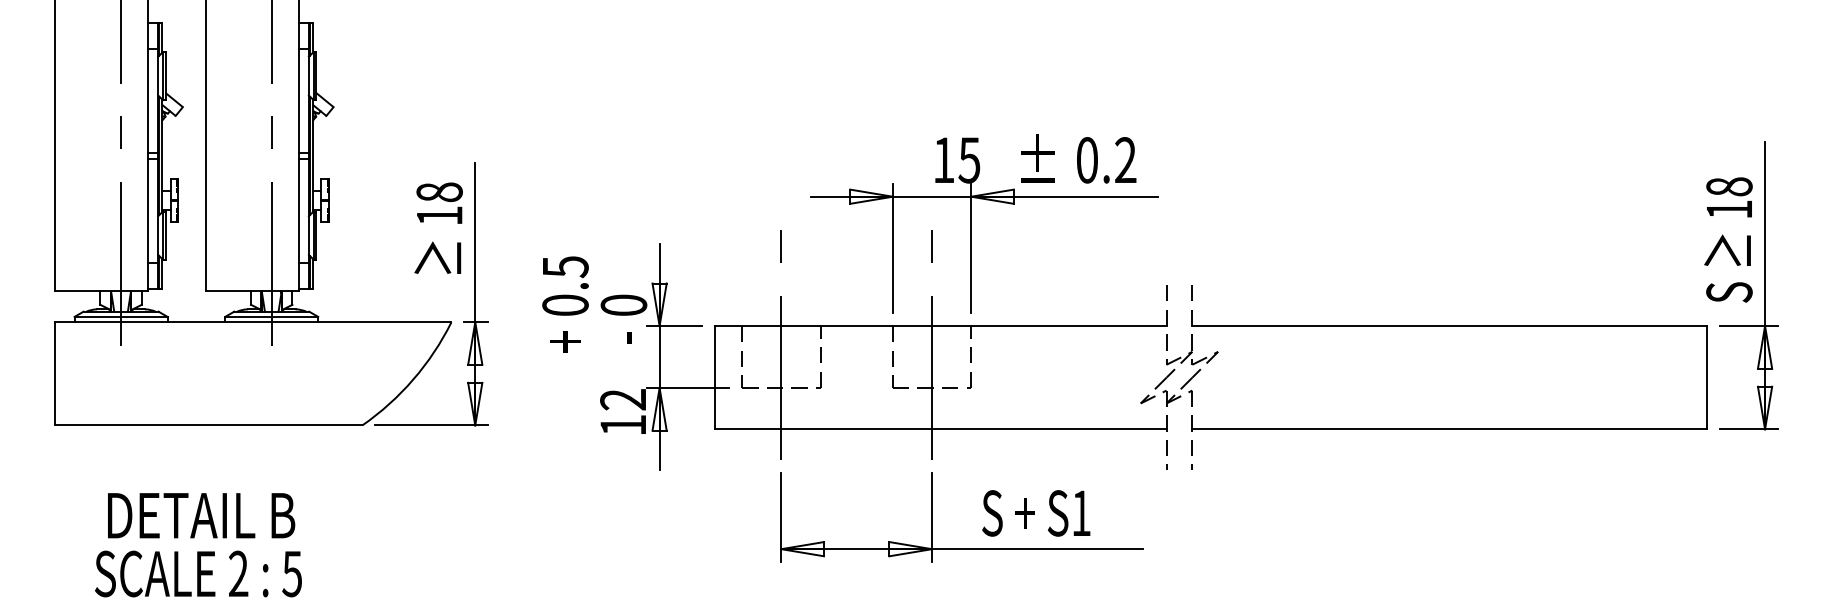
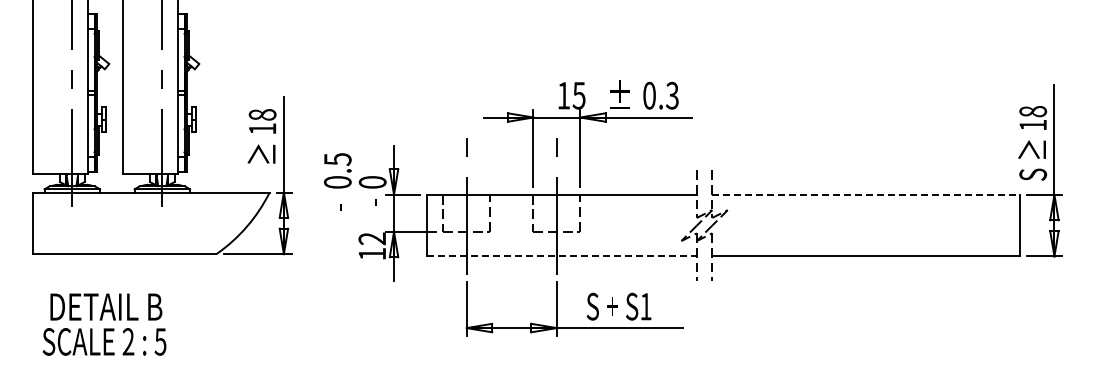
text: (1125, 159) -> (672, 95), 0.2 -> 0.3
line: (1448, 325) -> (865, 194), solid -> dashed
text: (564, 342) -> (337, 204), + -> -
line: (941, 429) -> (562, 256), solid -> dashed
text: (198, 544) -> (104, 324), moved

